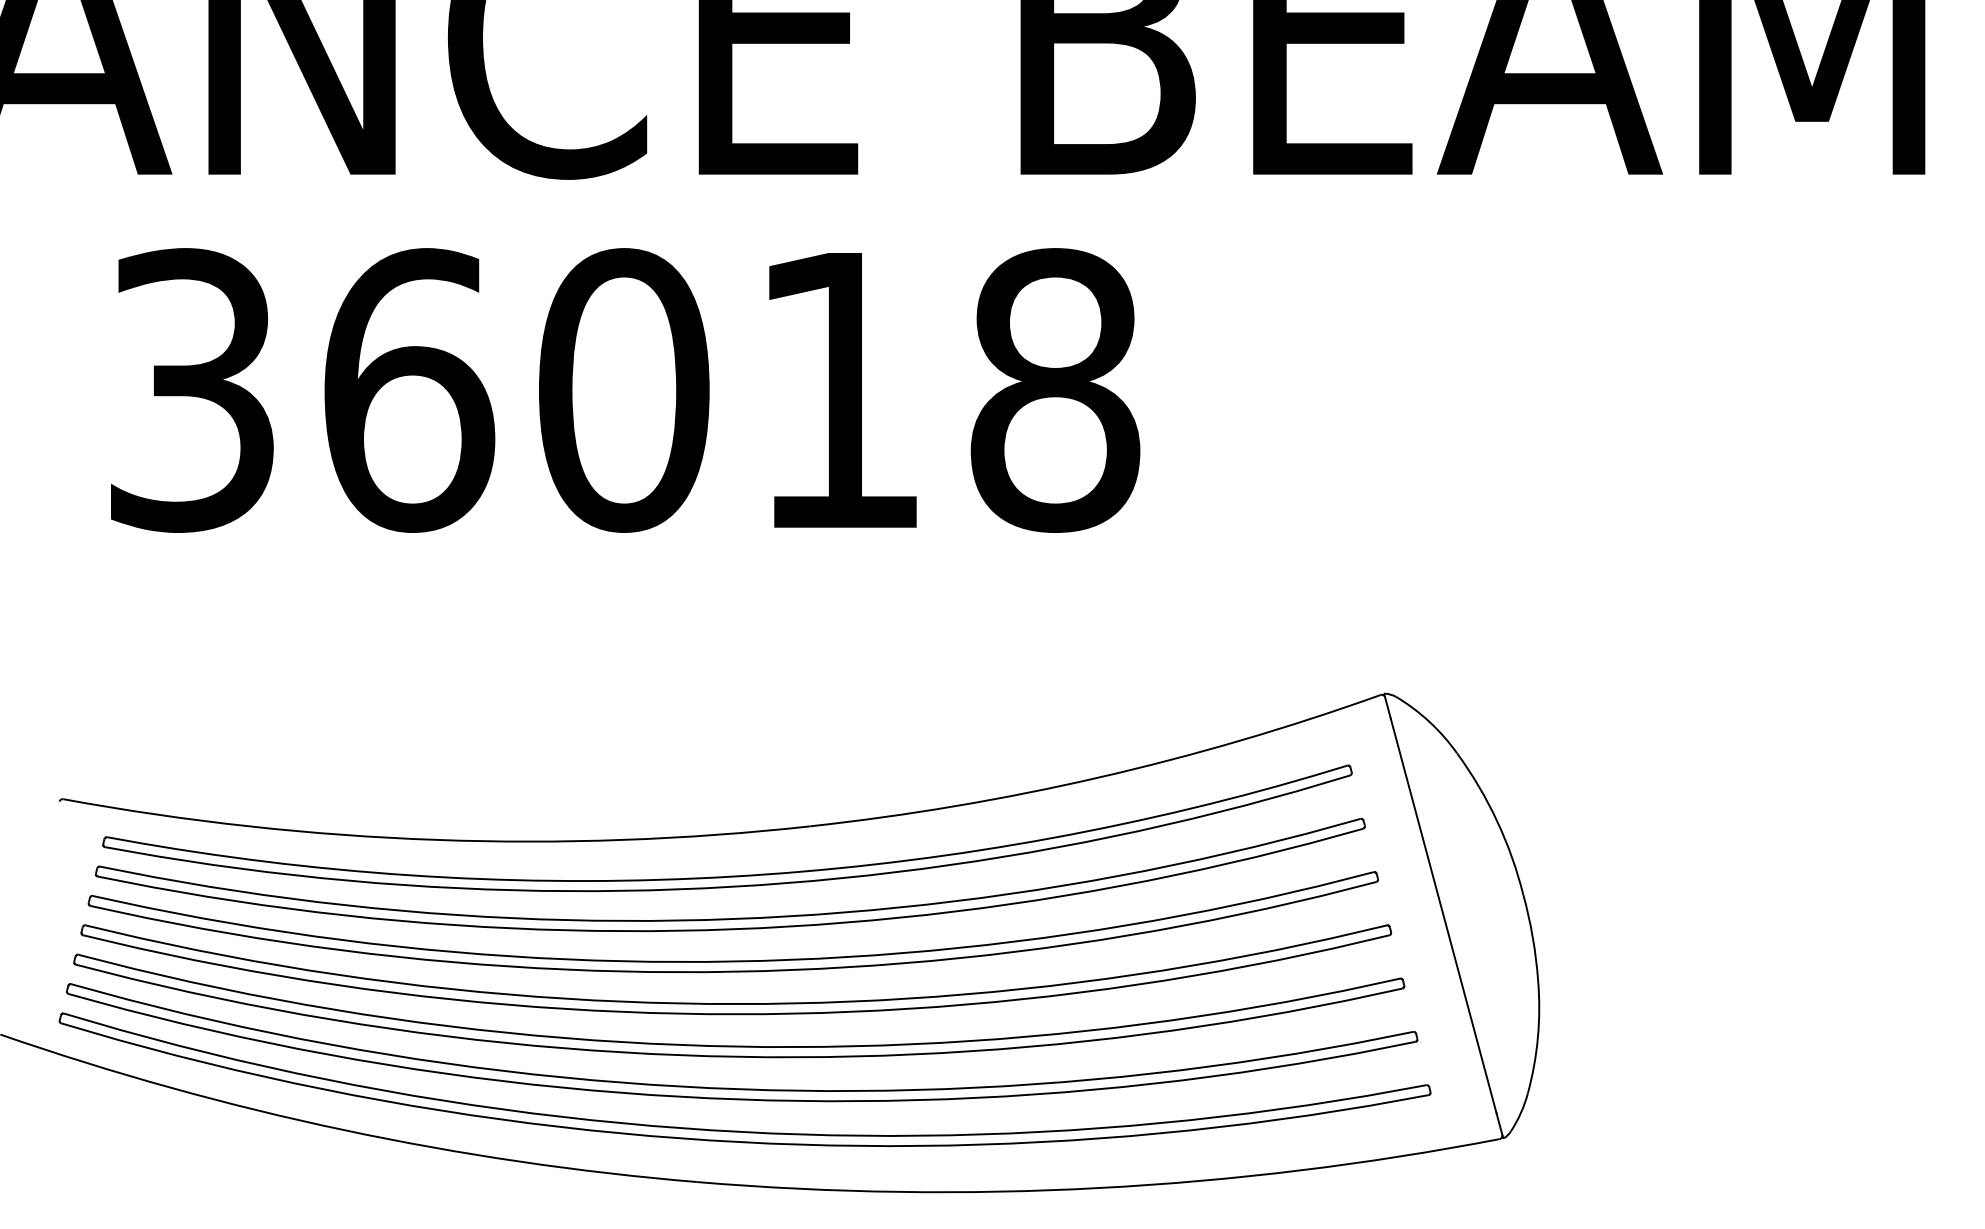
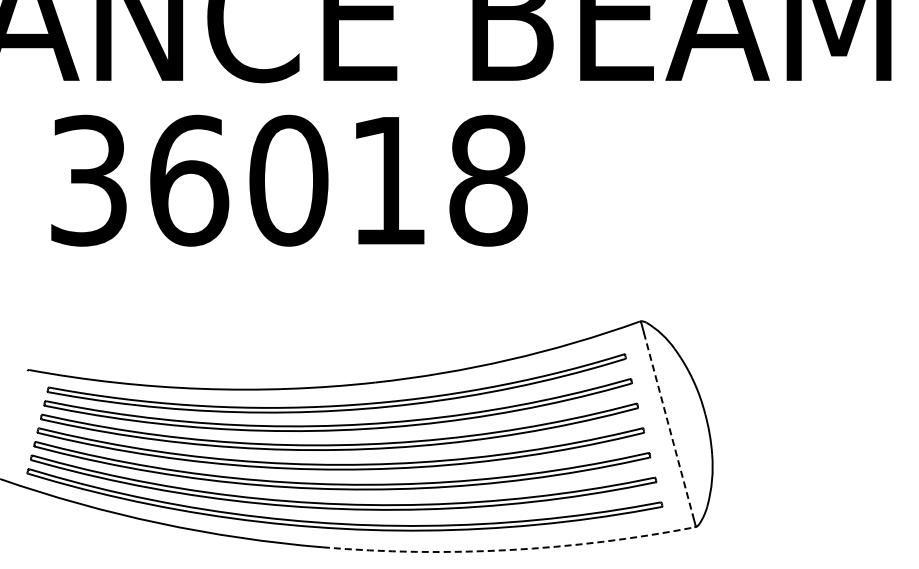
line: (1443, 916) -> (668, 424), solid -> dashed
arc: (1100, 1188) -> (509, 550), solid -> dashed

